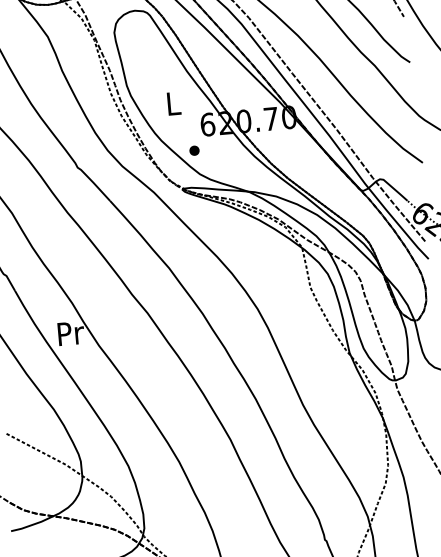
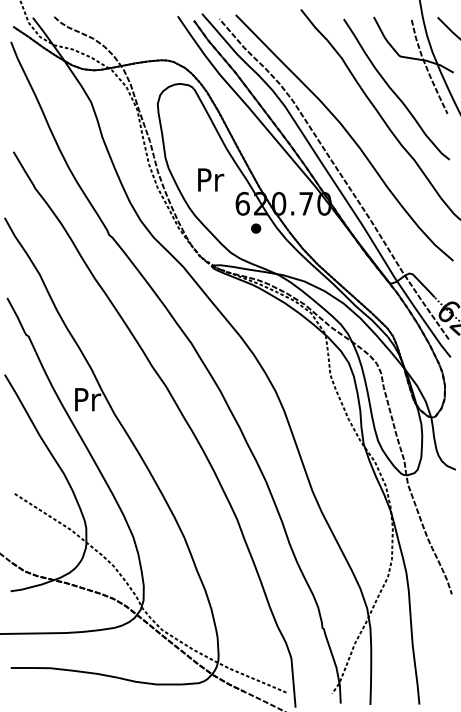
text: (174, 103) -> (211, 179), L -> Pr
part: (194, 150) -> (256, 228), moved

